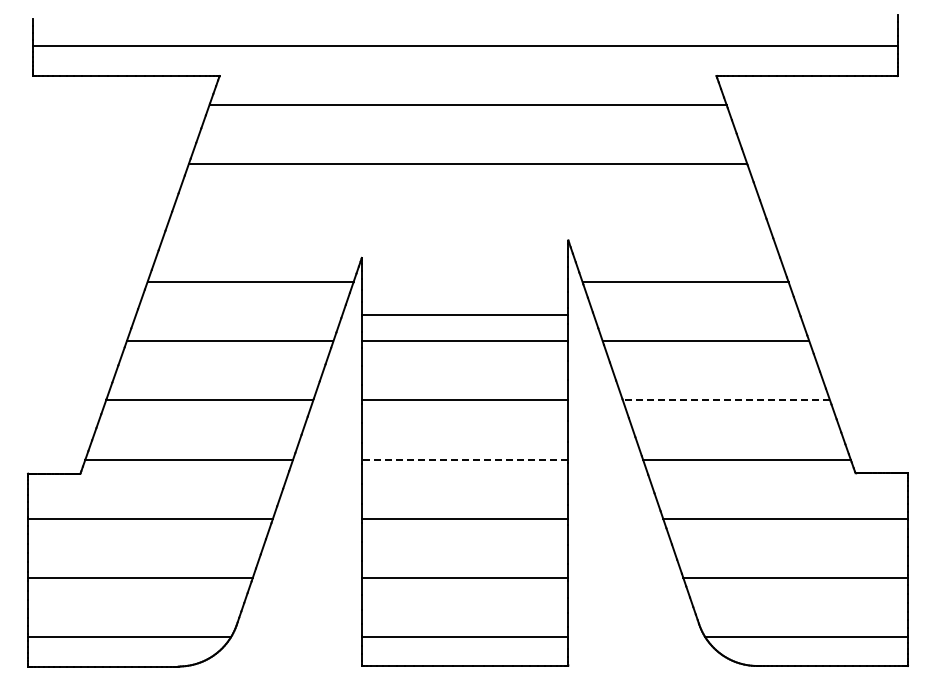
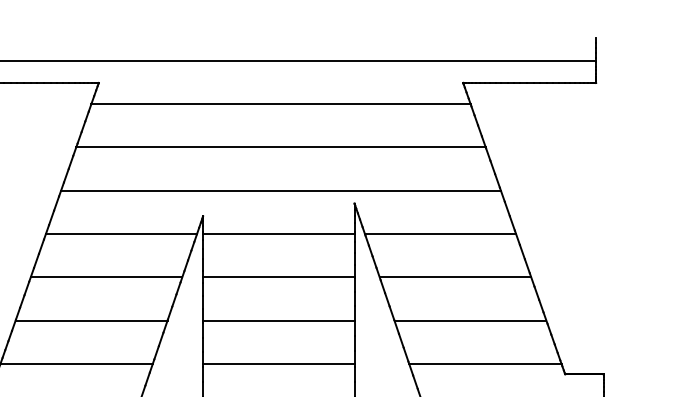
line: (467, 223) -> (280, 191), added
line: (464, 315) -> (278, 234), moved
line: (726, 400) -> (470, 320), dashed -> solid
line: (464, 459) -> (278, 364), dashed -> solid

